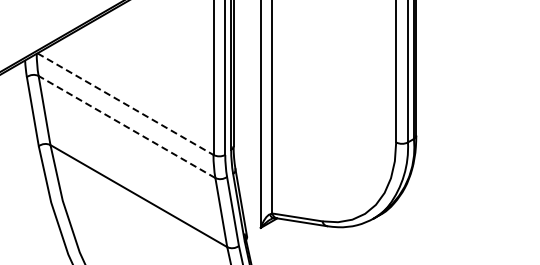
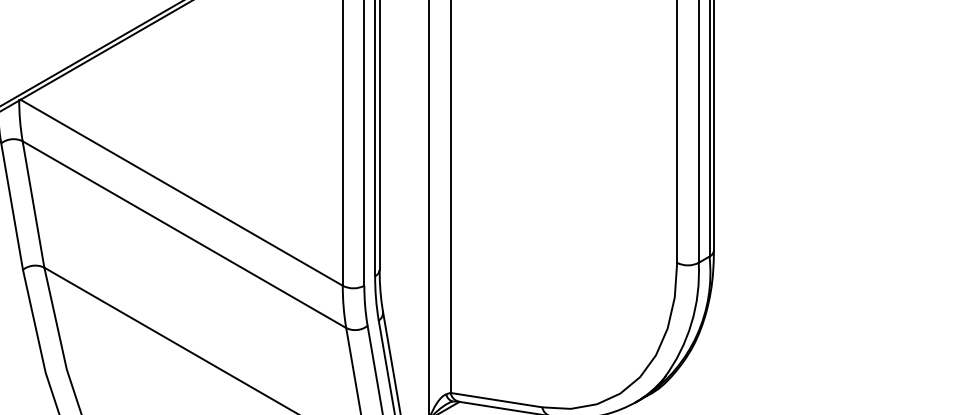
line: (125, 104) -> (181, 193), dashed -> solid
line: (126, 126) -> (183, 233), dashed -> solid

